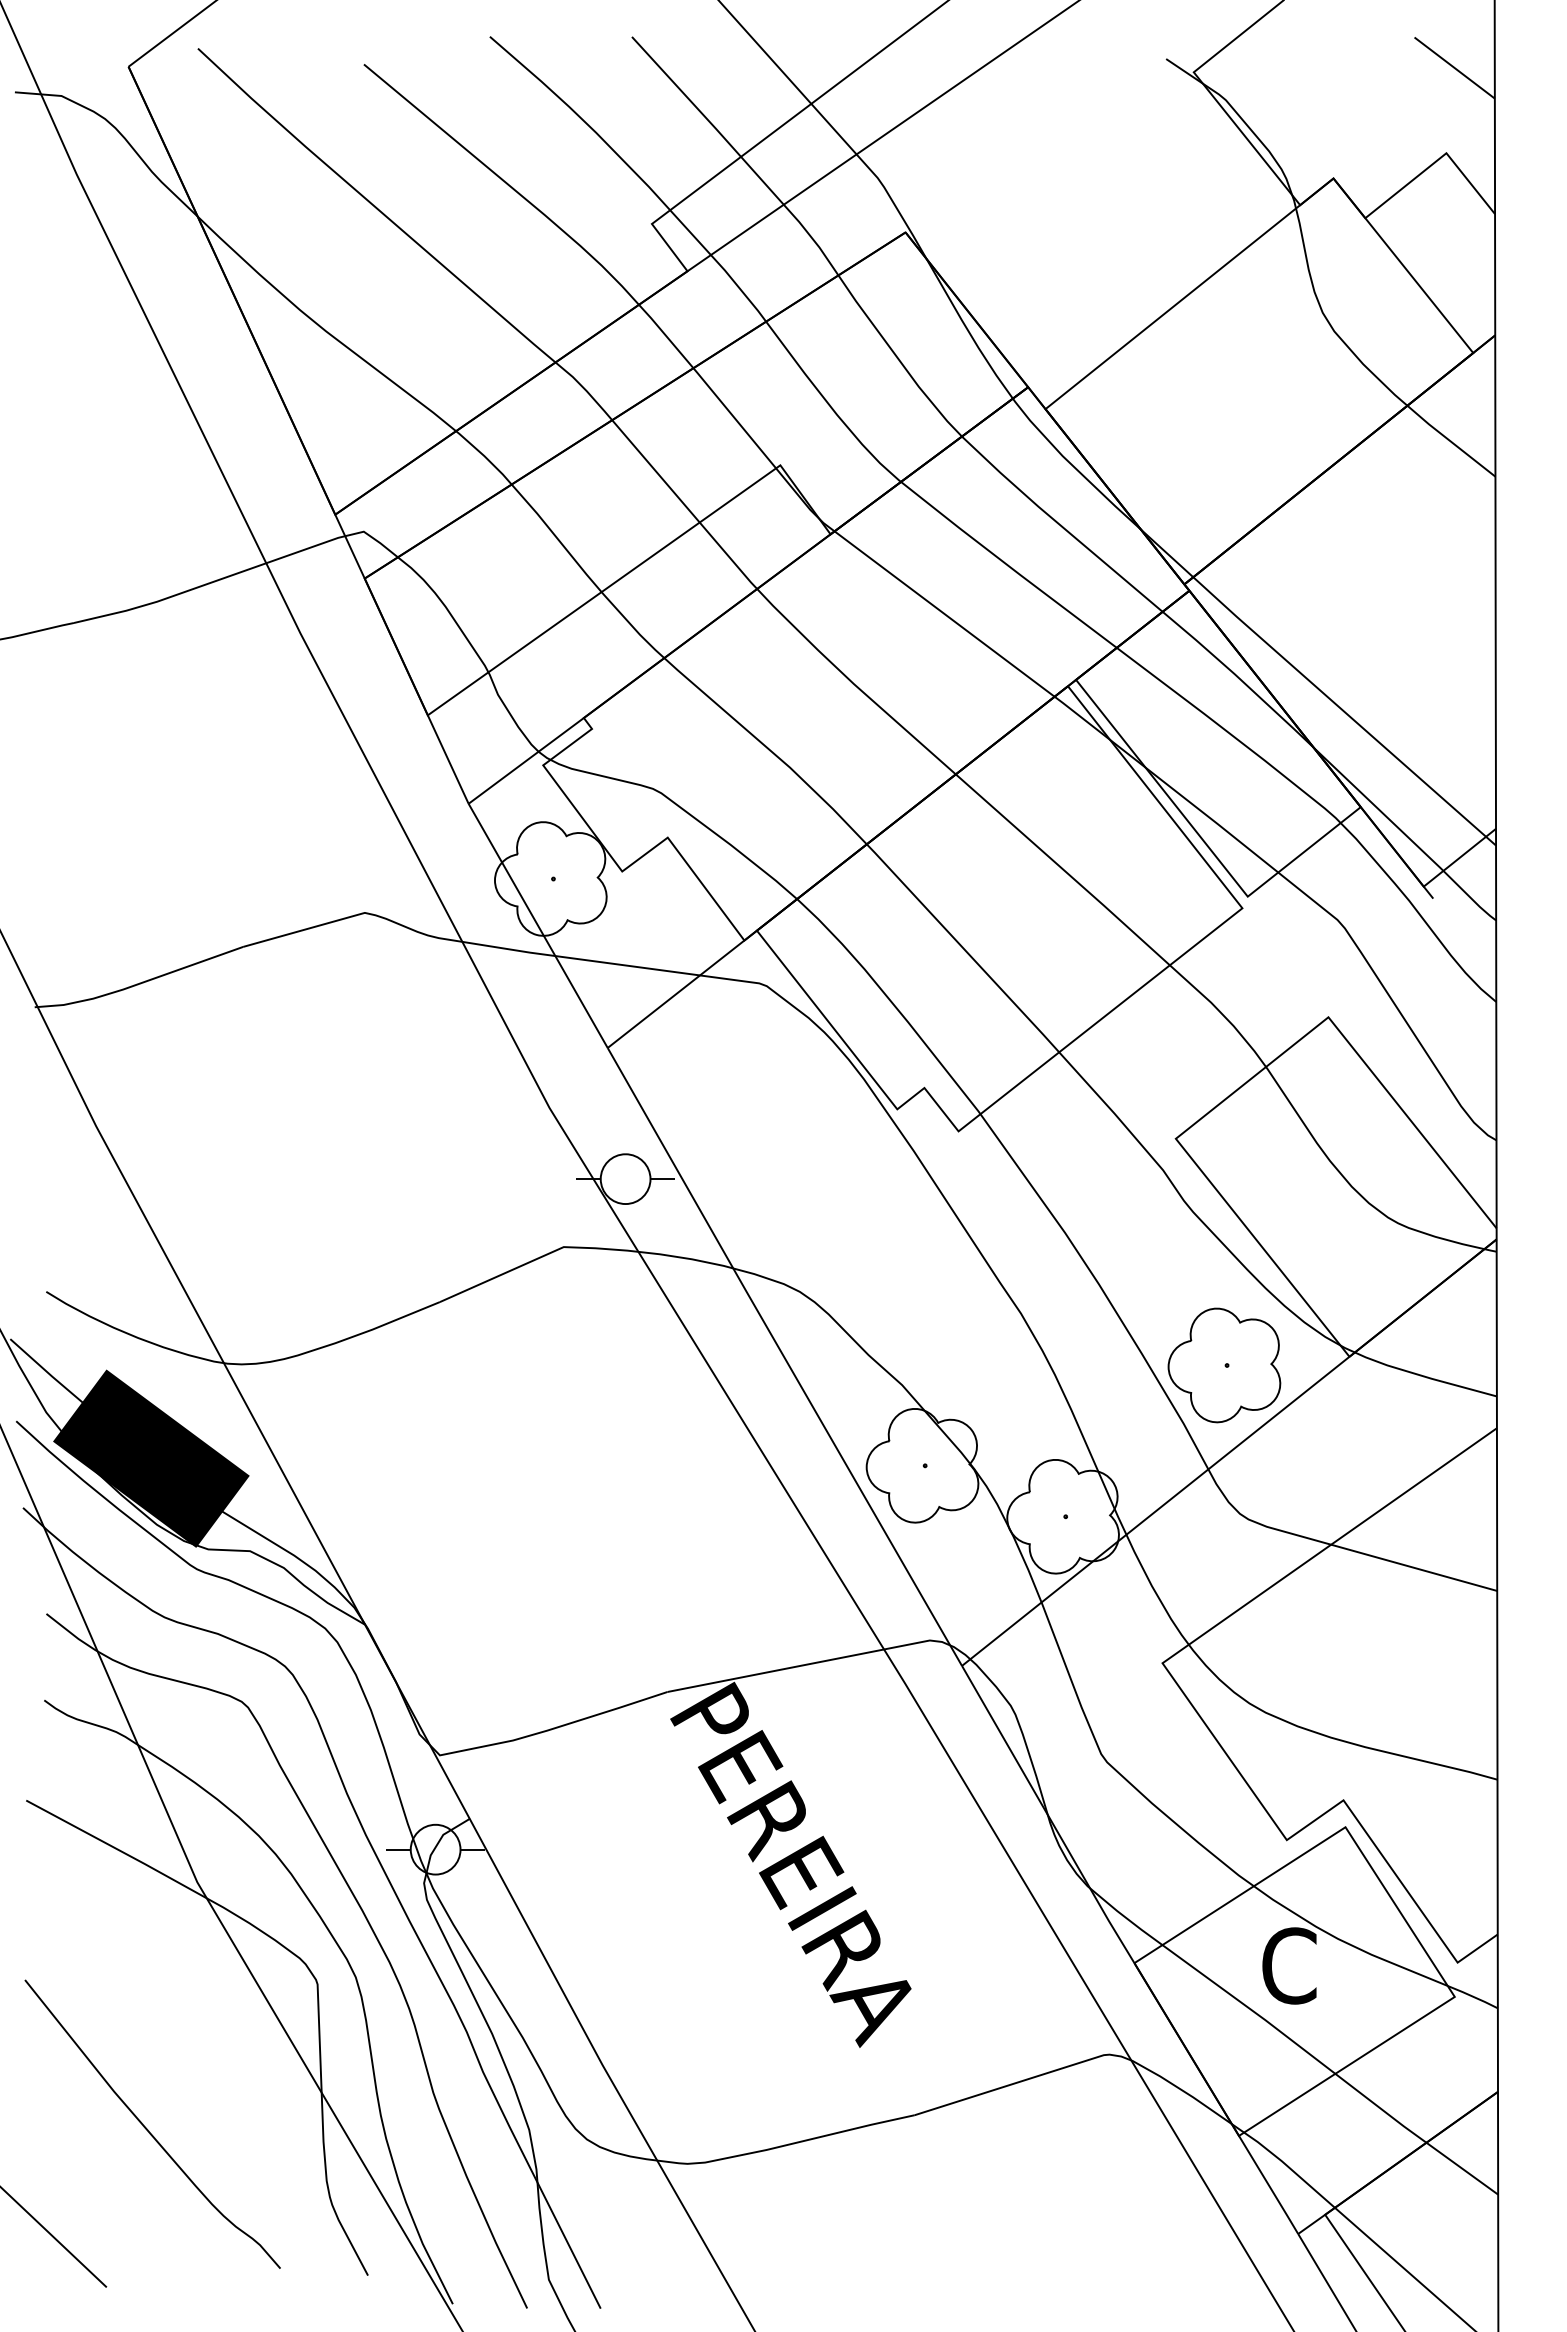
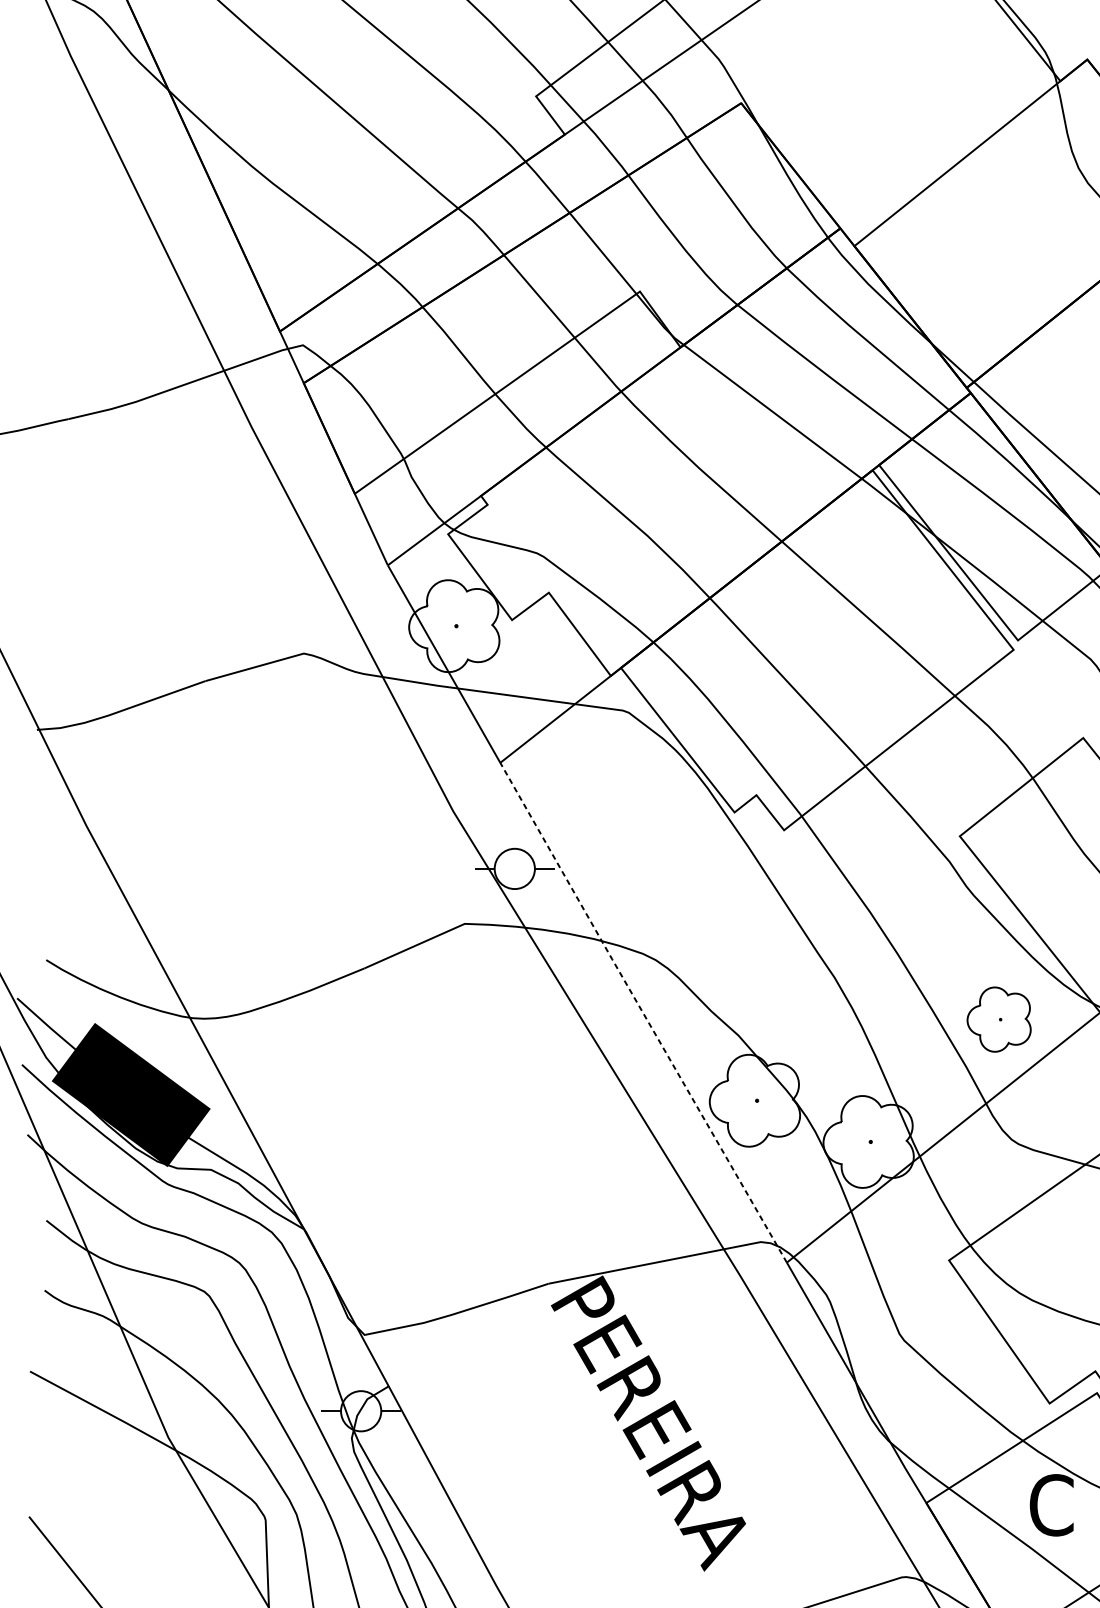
line: (783, 1356) -> (642, 1012), solid -> dashed
part: (1224, 1365) -> (999, 1019), size x0.7

